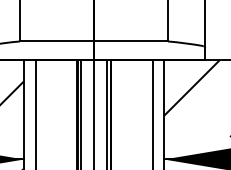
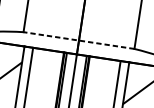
line: (93, 41) -> (78, 40), solid -> dashed

